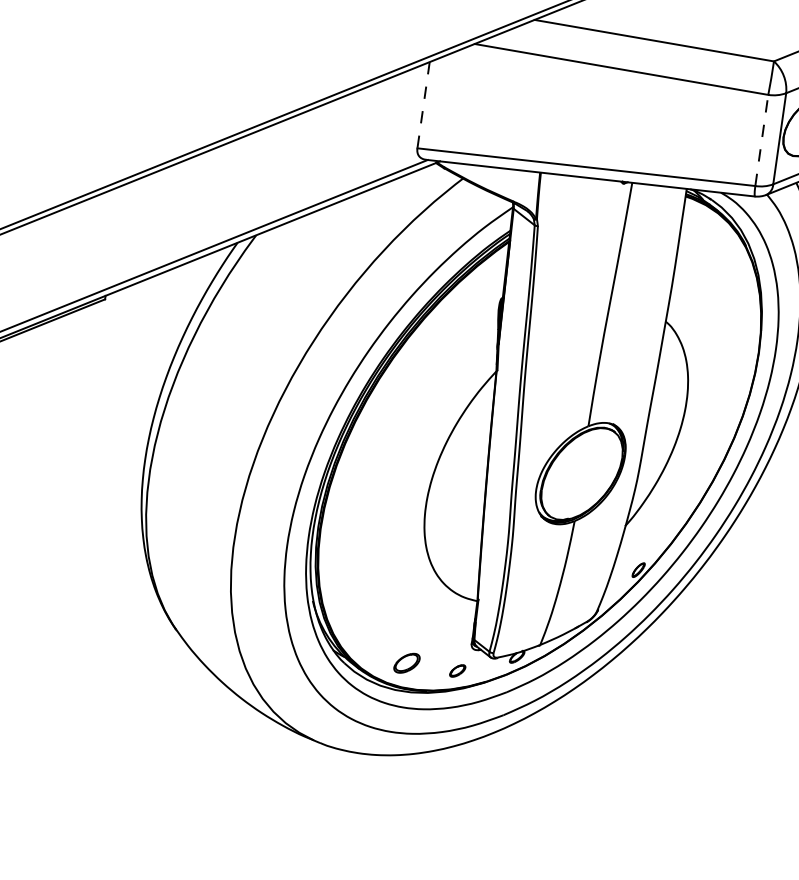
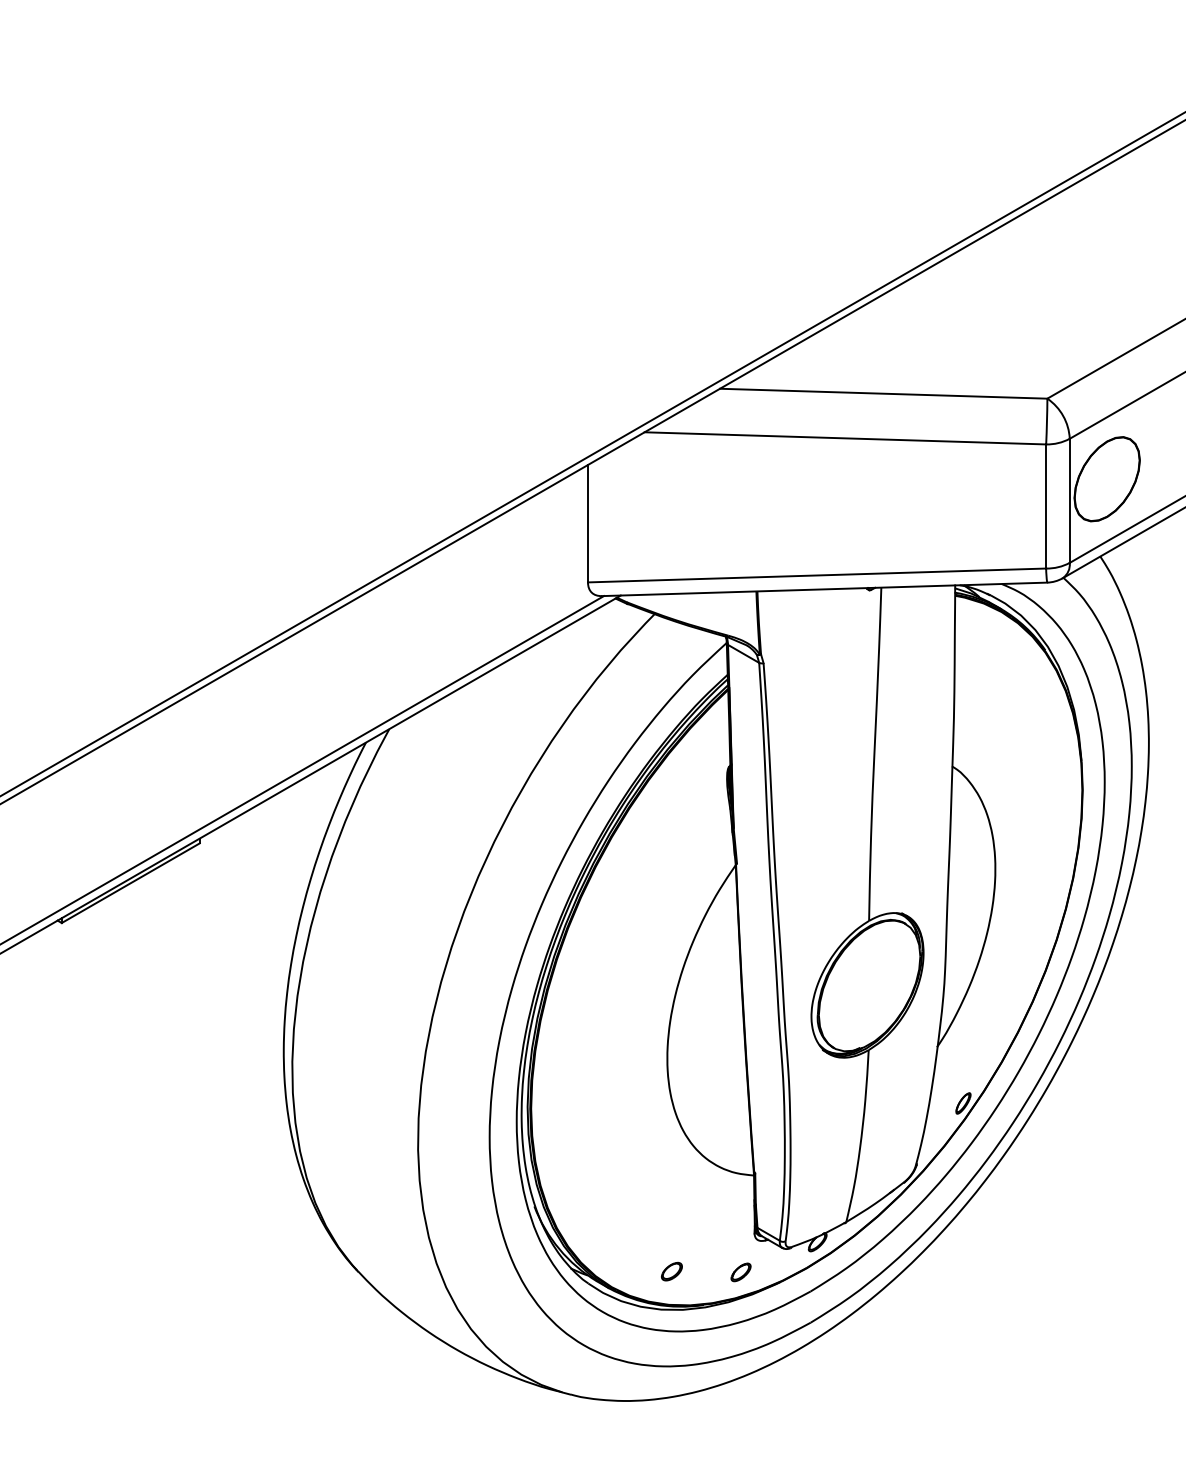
line: (423, 105) -> (588, 523), dashed -> solid
line: (762, 140) -> (1046, 506), dashed -> solid
part: (406, 663) -> (671, 1271), size x0.62

